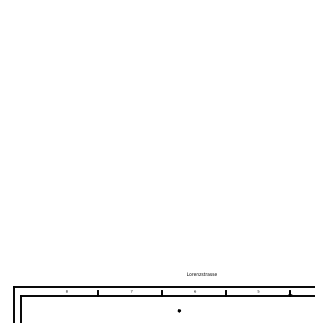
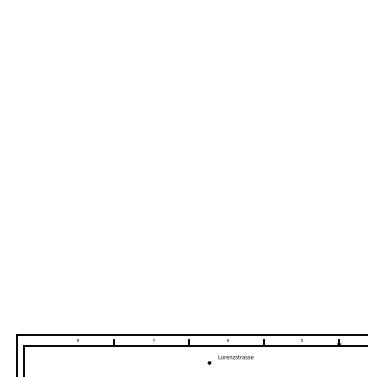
text: (201, 274) -> (235, 357), moved

